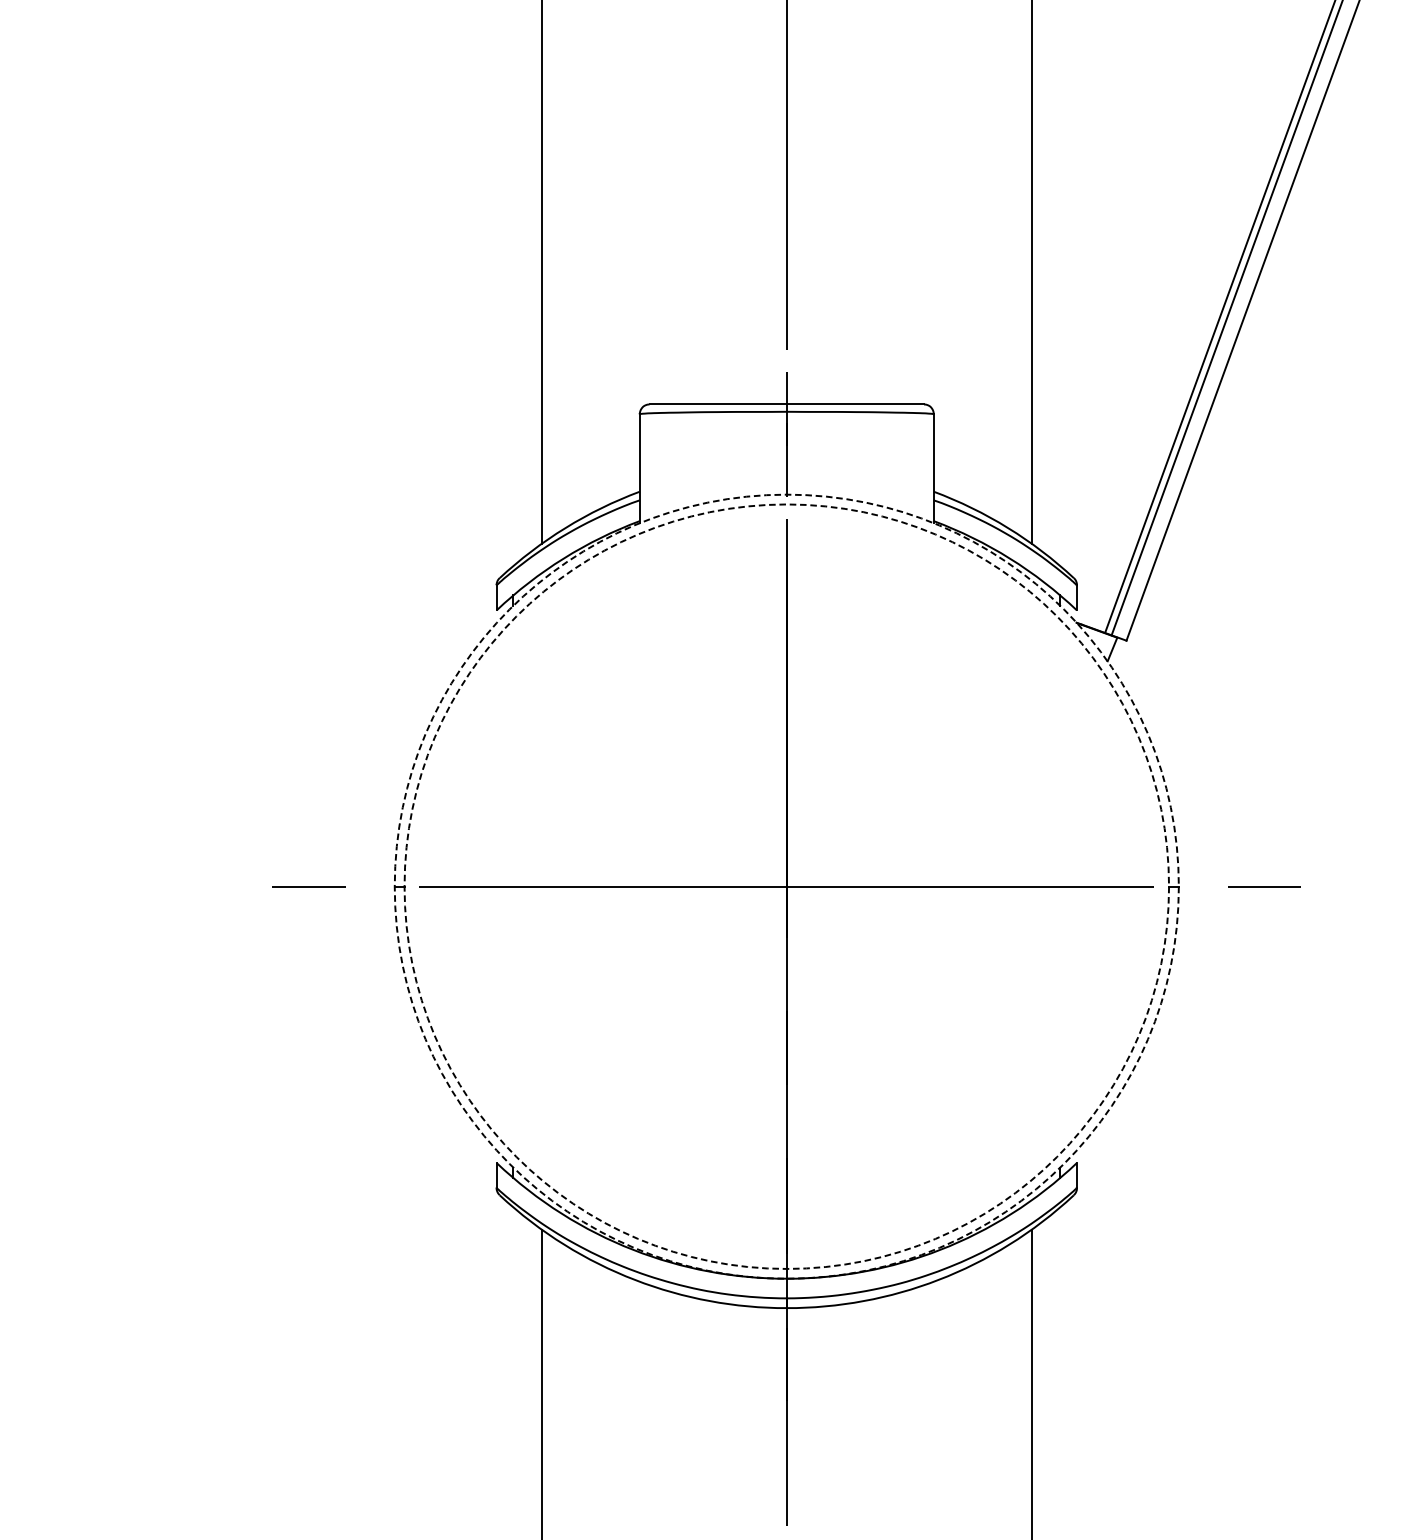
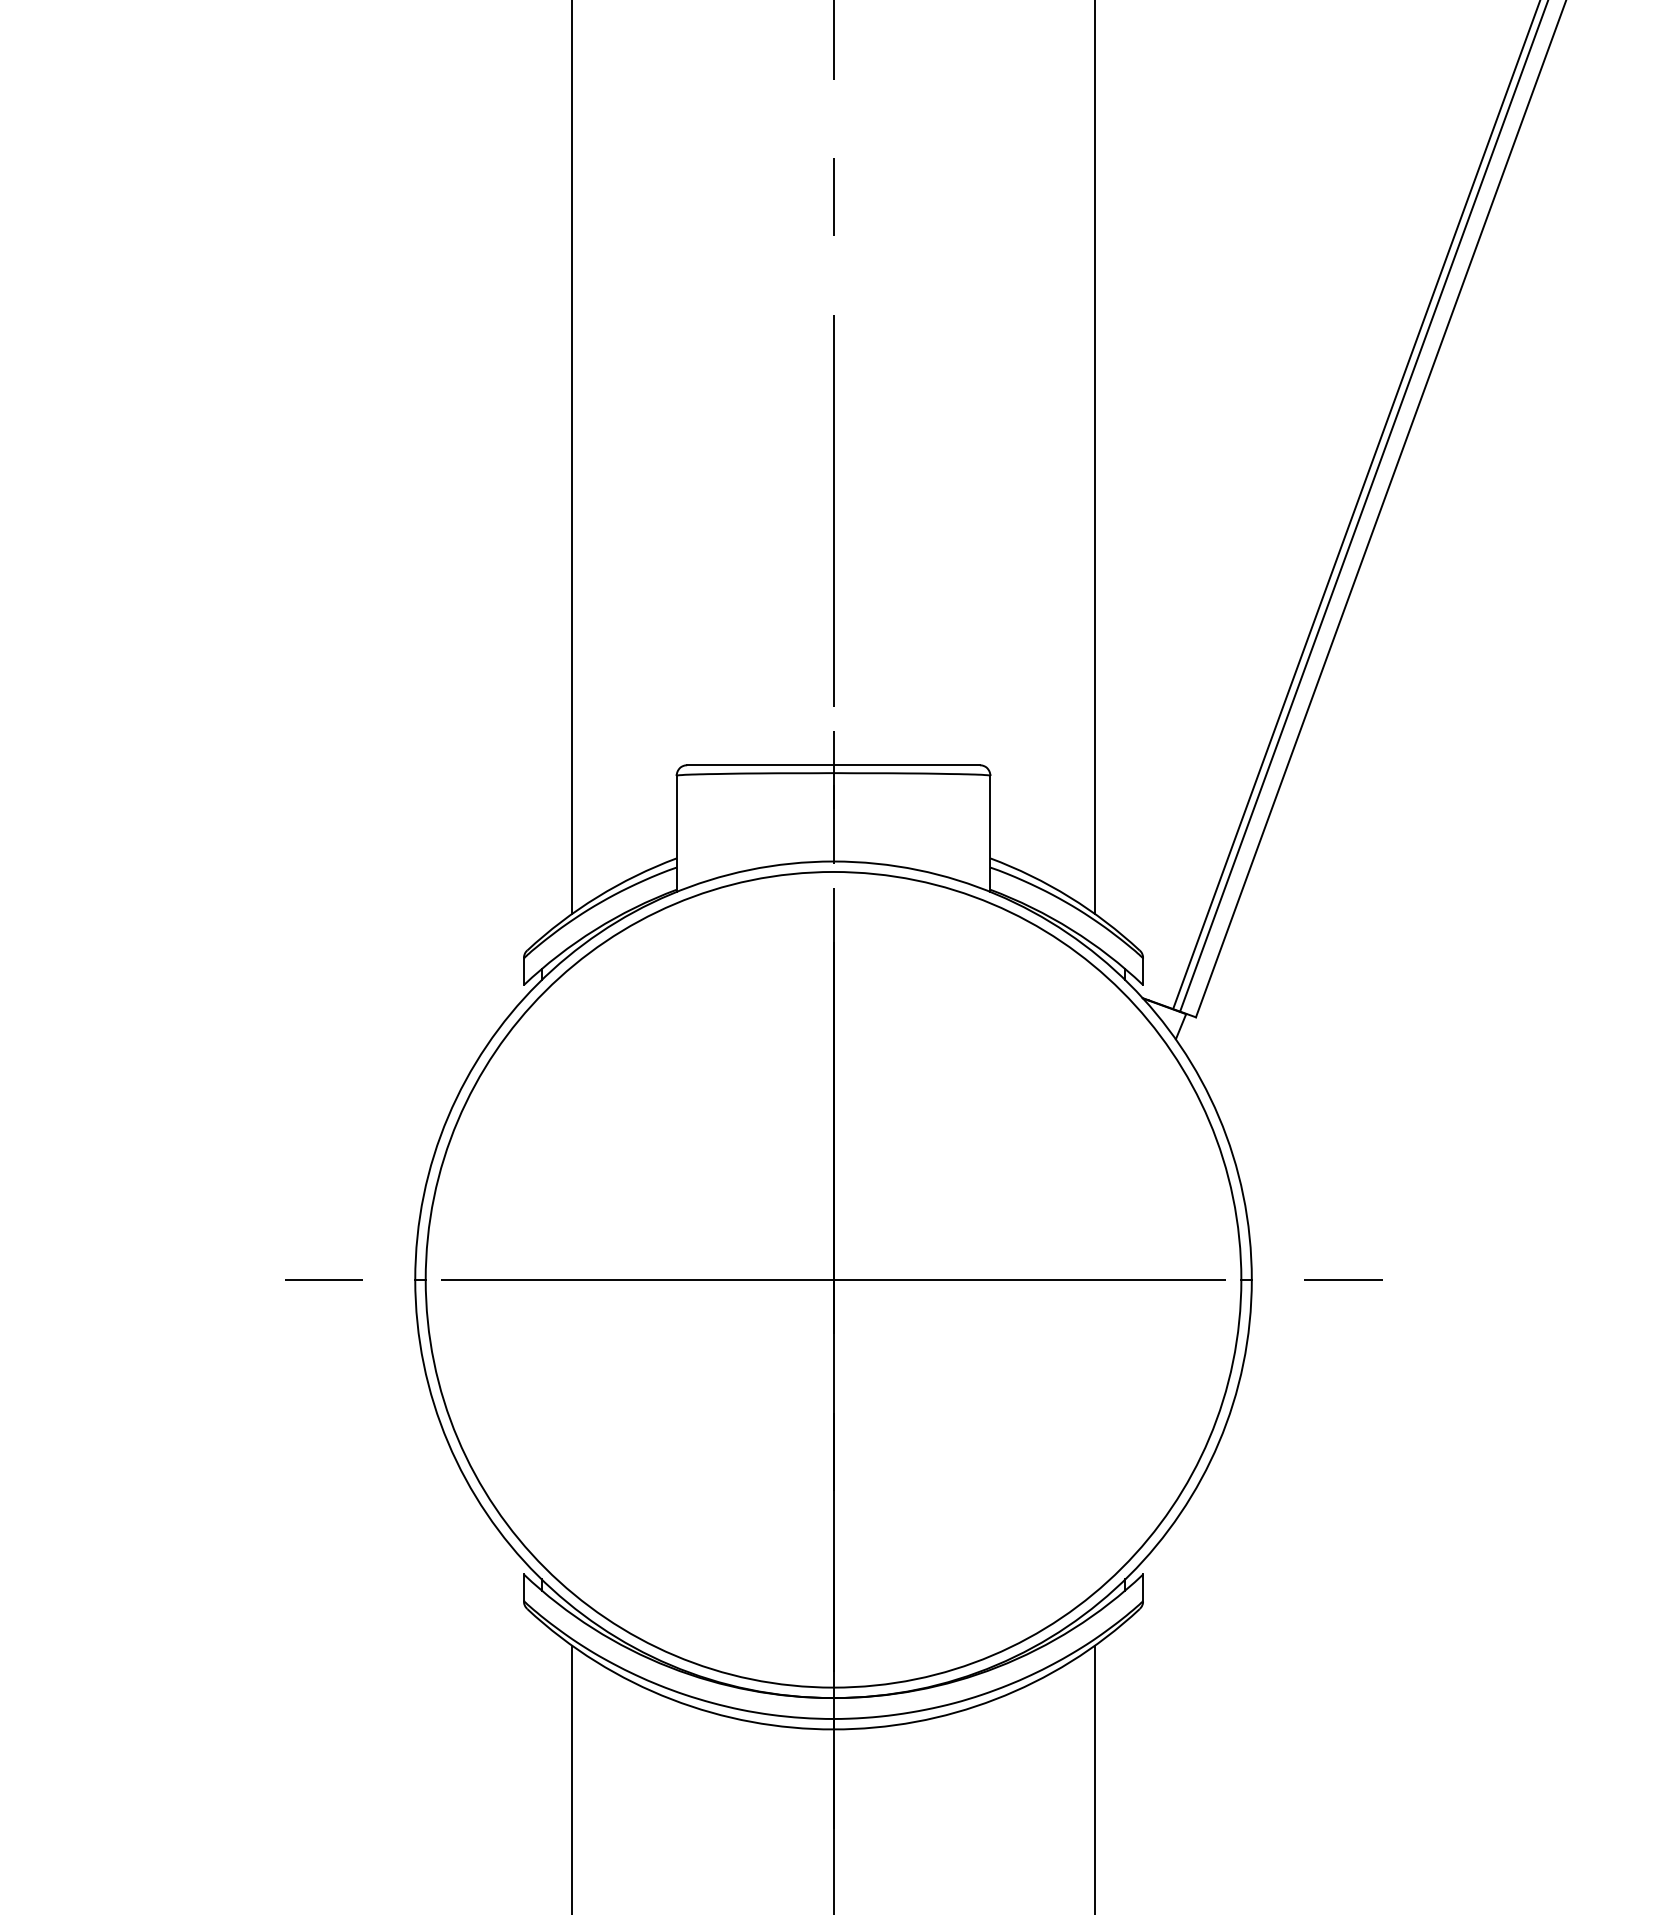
circle: (786, 886) -> (833, 1279), dashed -> solid
circle: (786, 886) -> (833, 1279), dashed -> solid

